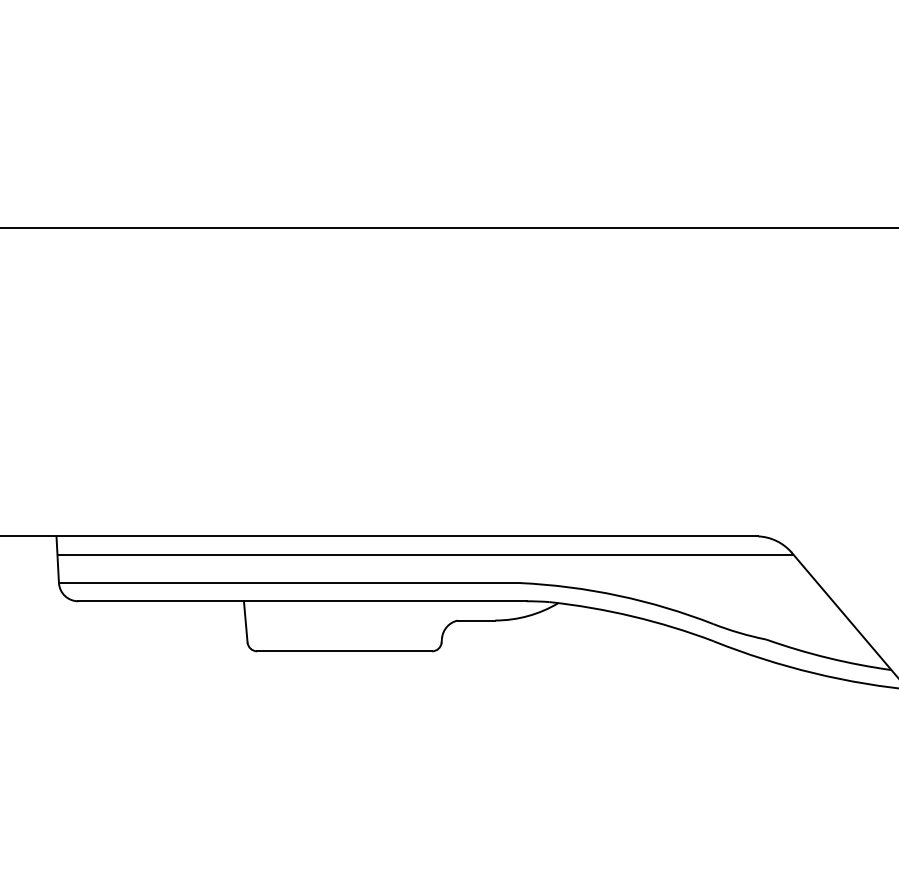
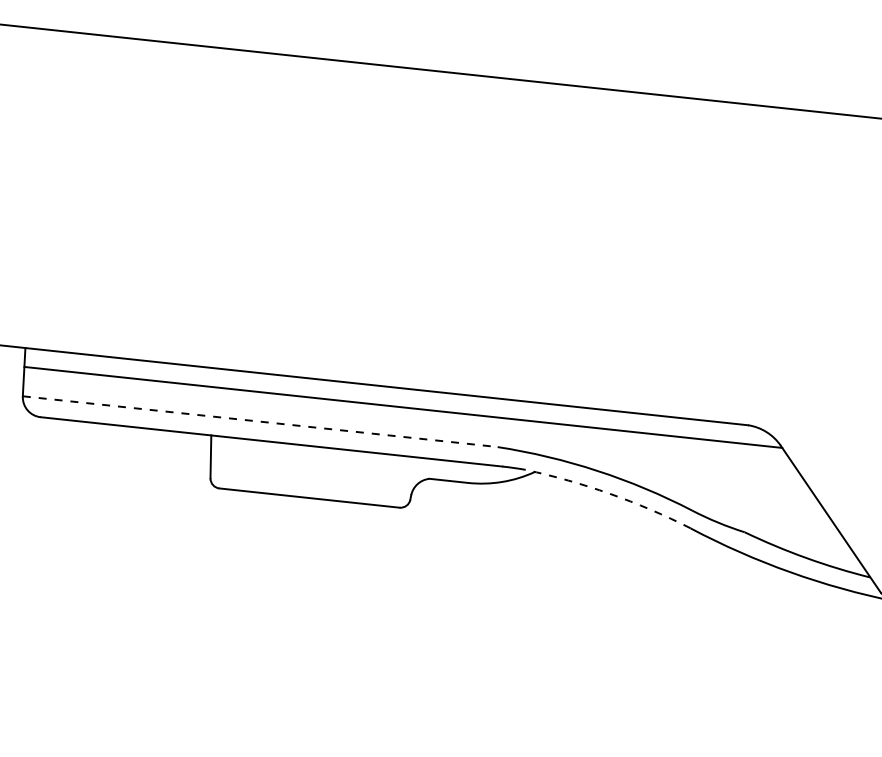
line: (289, 583) -> (260, 422), solid -> dashed
arc: (632, 616) -> (609, 493), solid -> dashed

